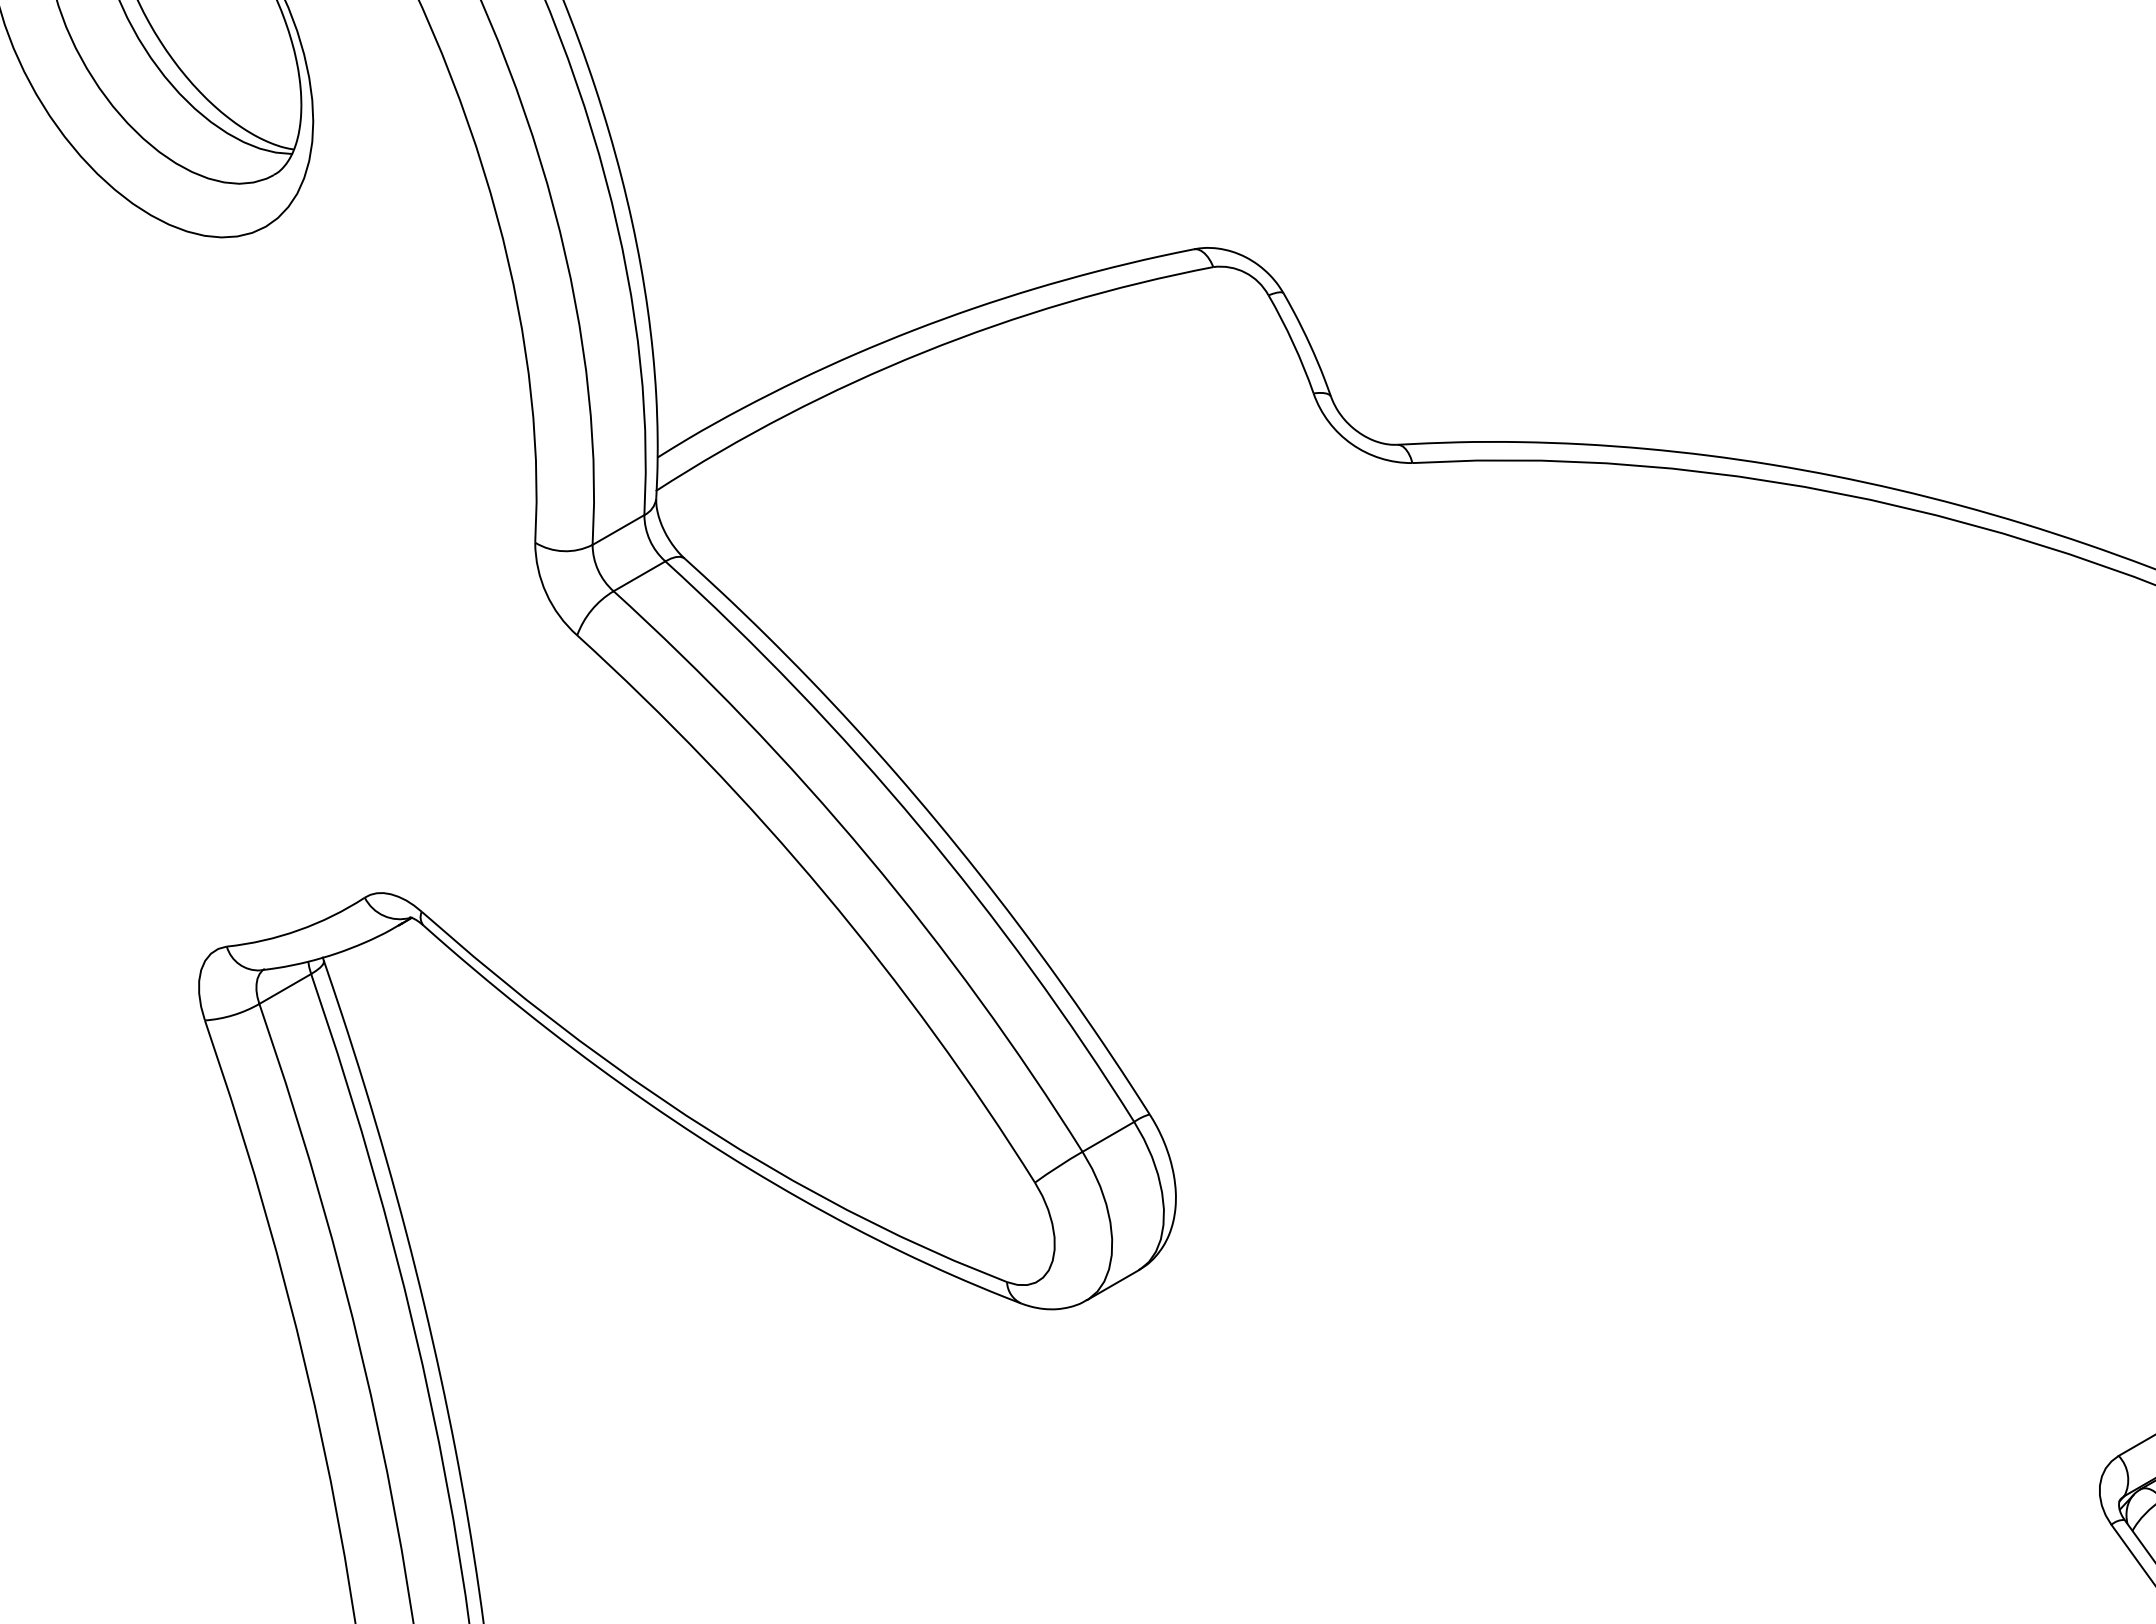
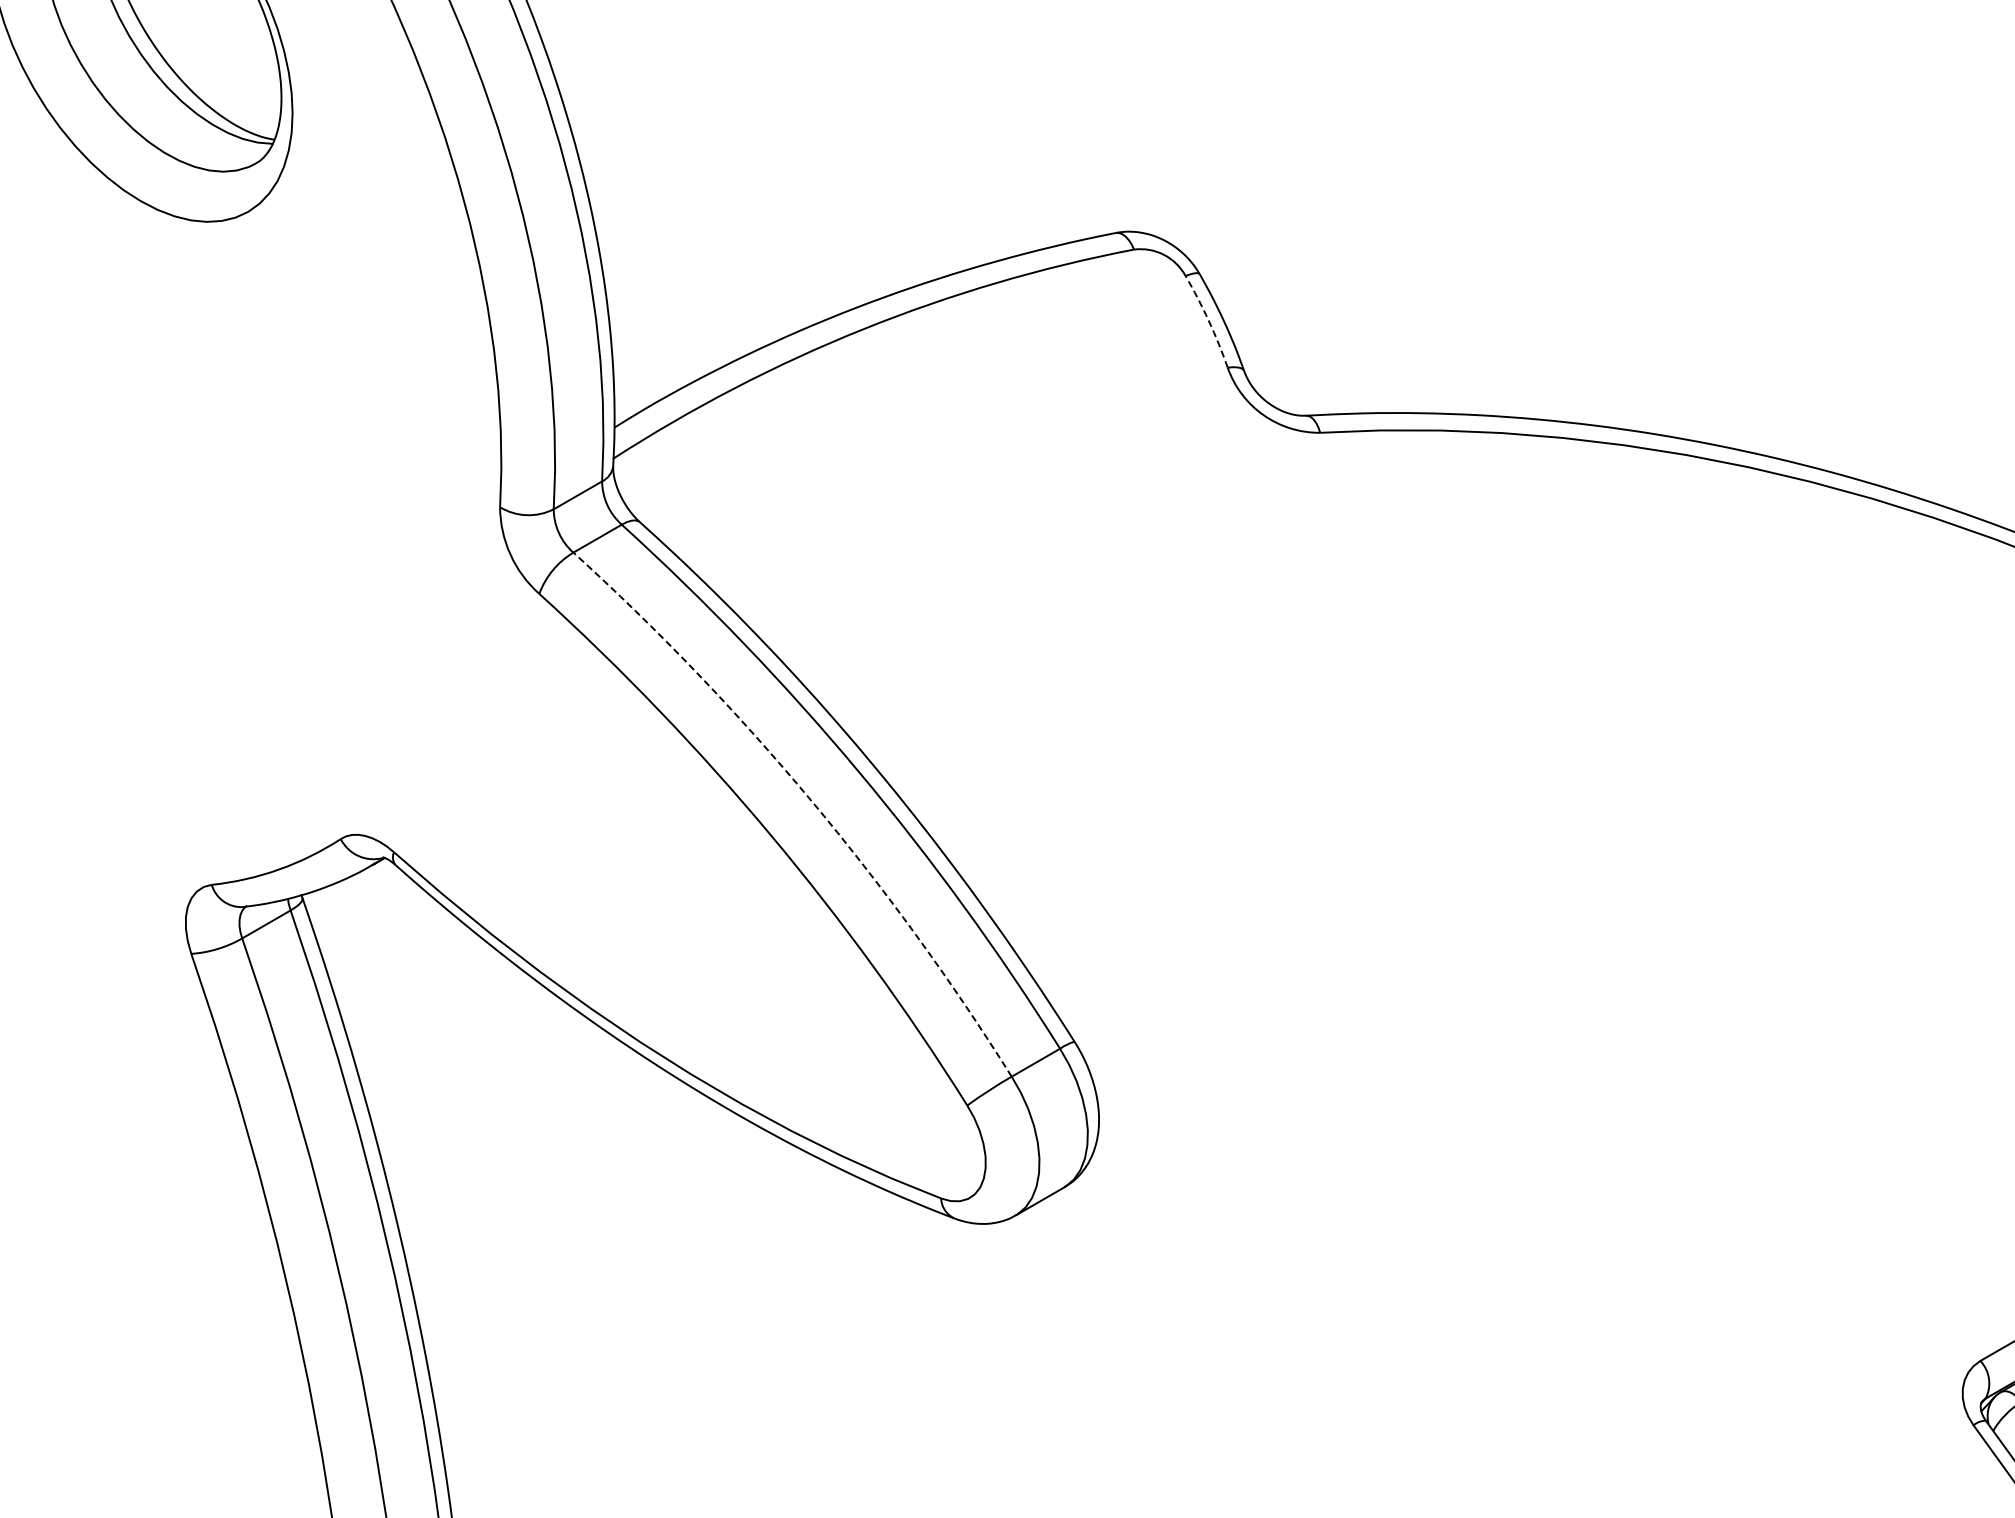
arc: (1293, 342) -> (1208, 320), solid -> dashed
arc: (867, 855) -> (810, 799), solid -> dashed

